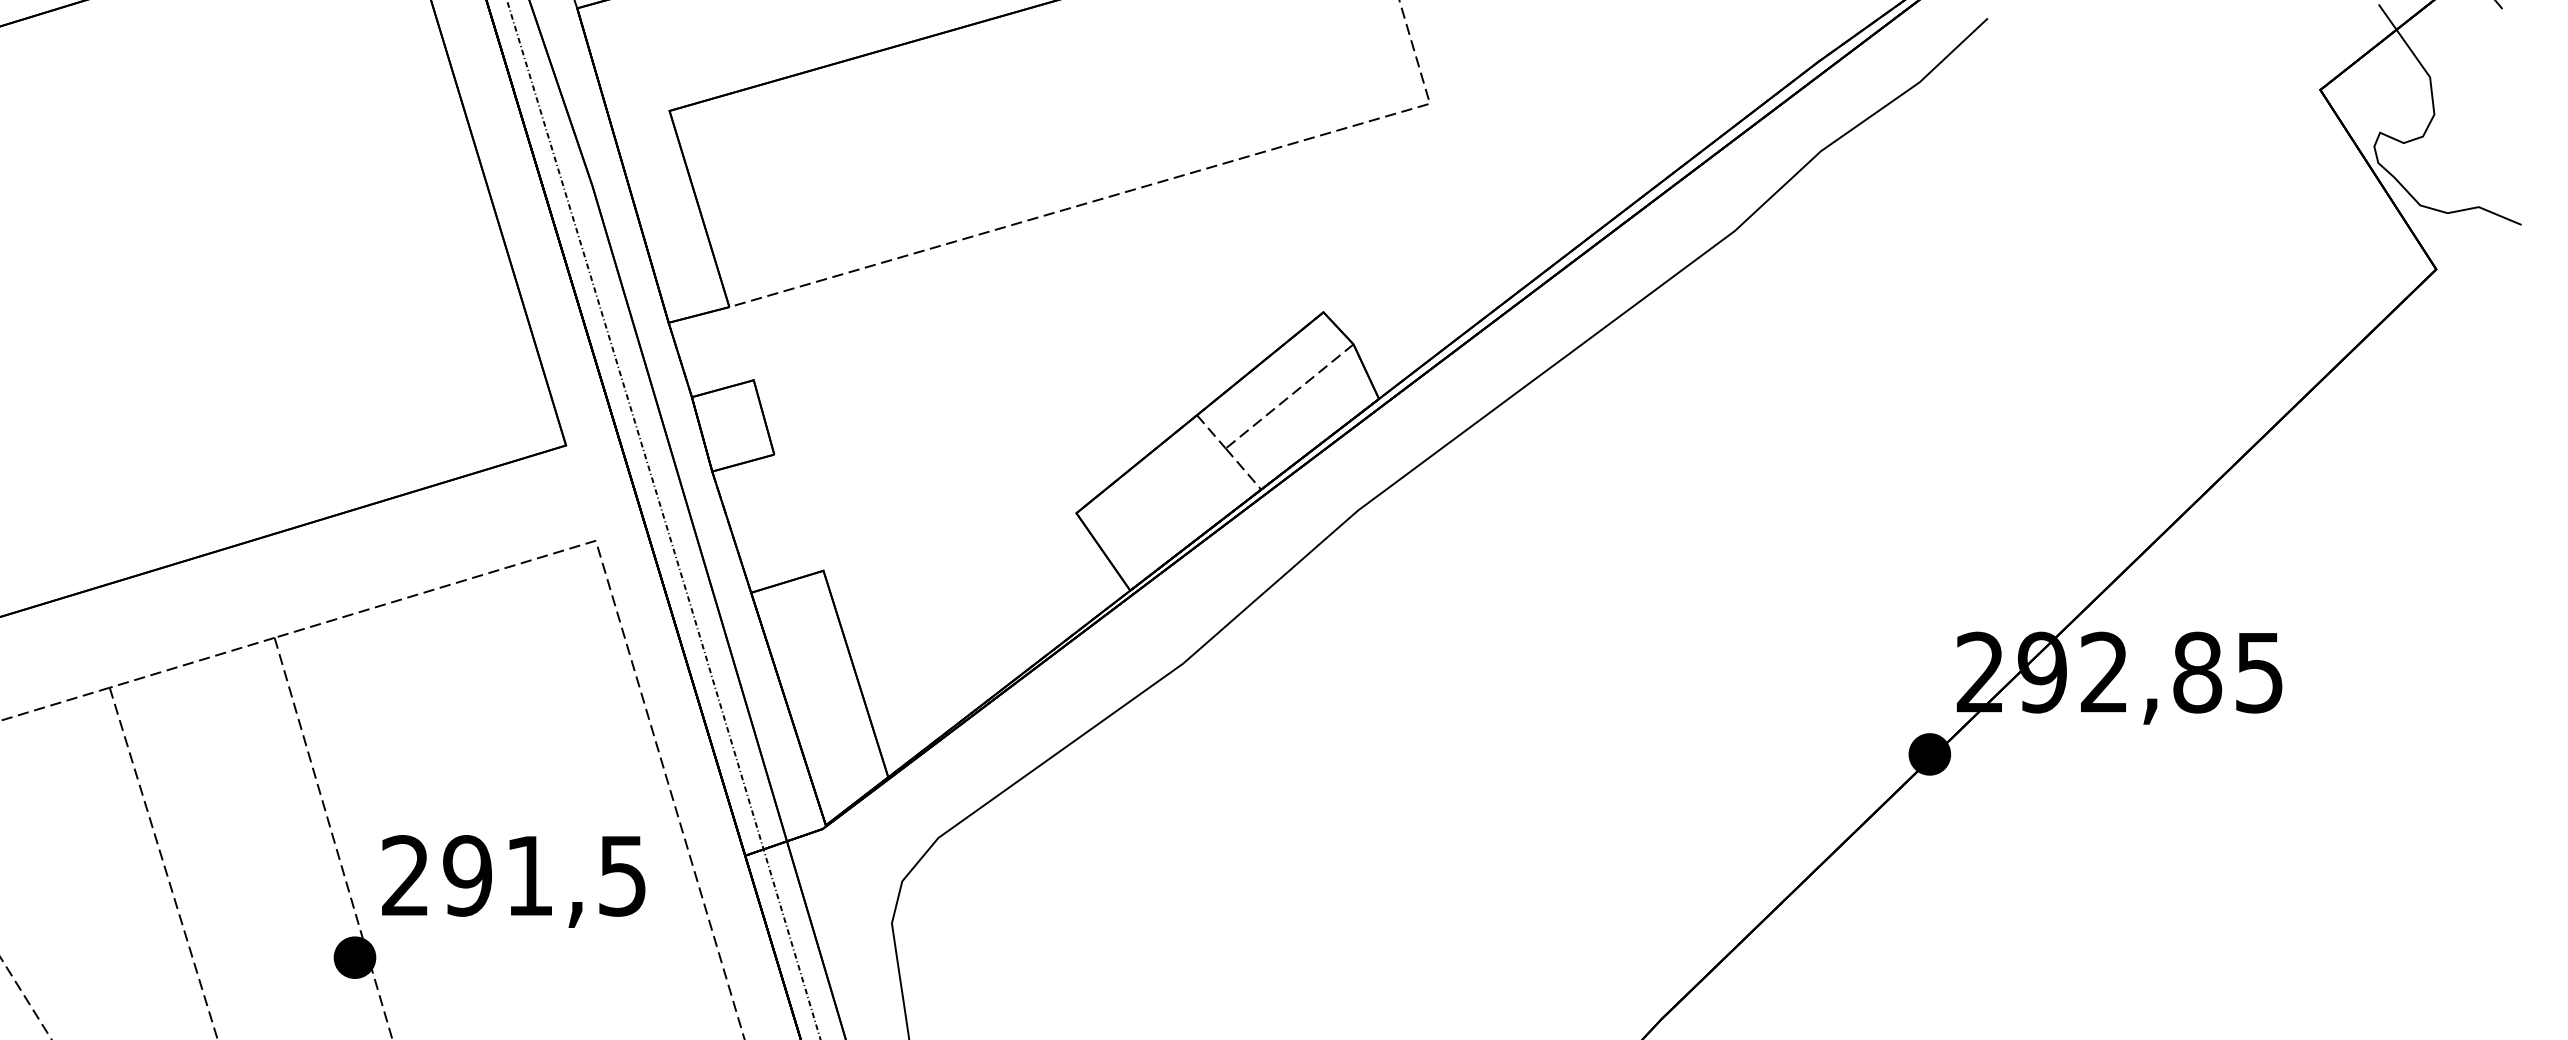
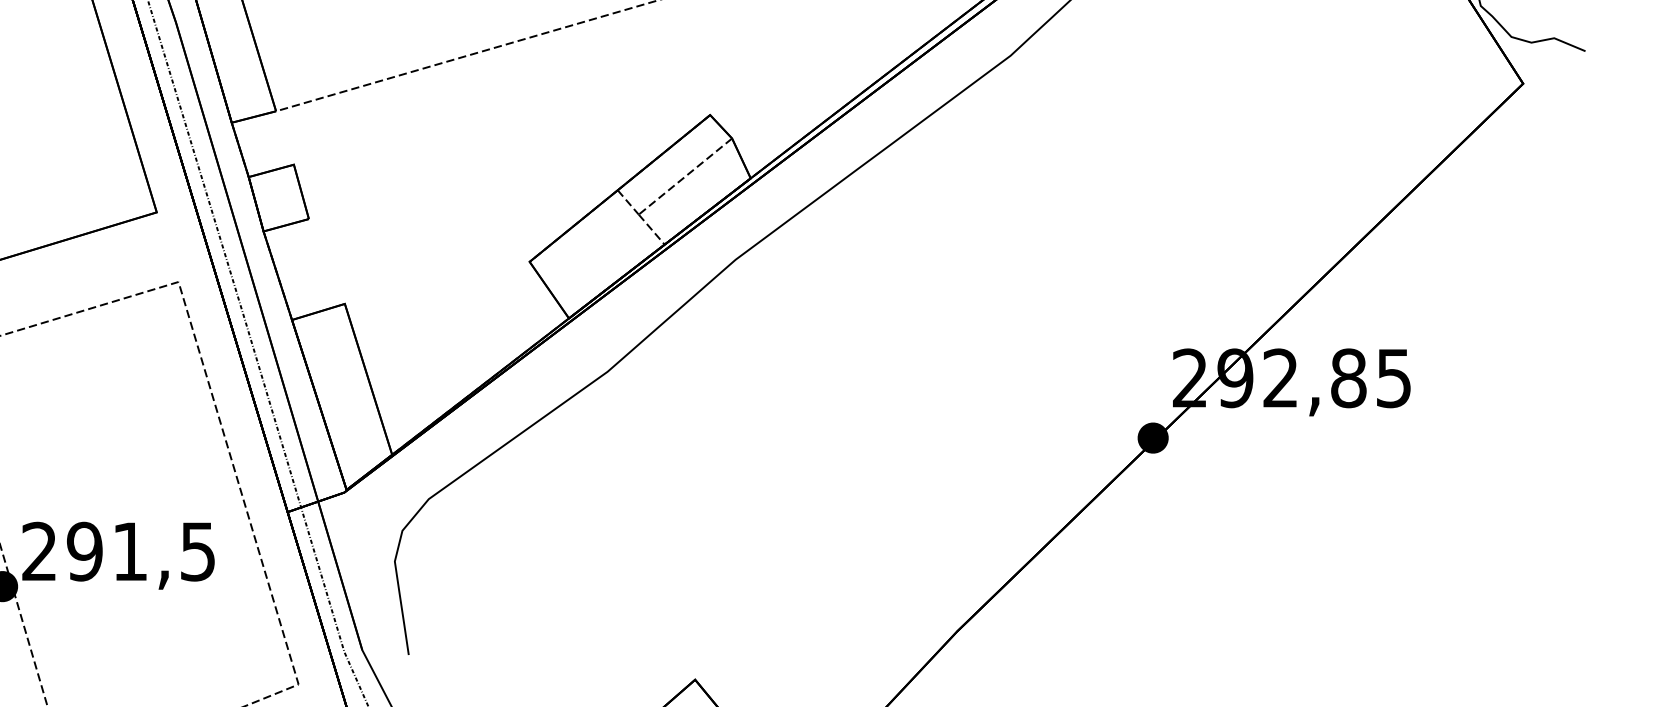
text: (513, 881) -> (118, 555), moved

